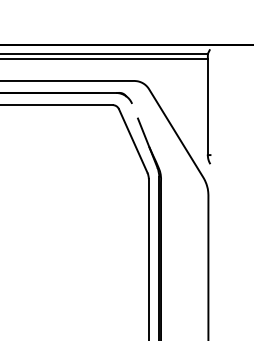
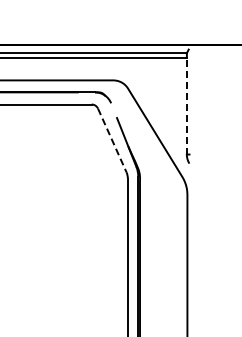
line: (207, 106) -> (186, 105), solid -> dashed
line: (133, 141) -> (112, 140), solid -> dashed

